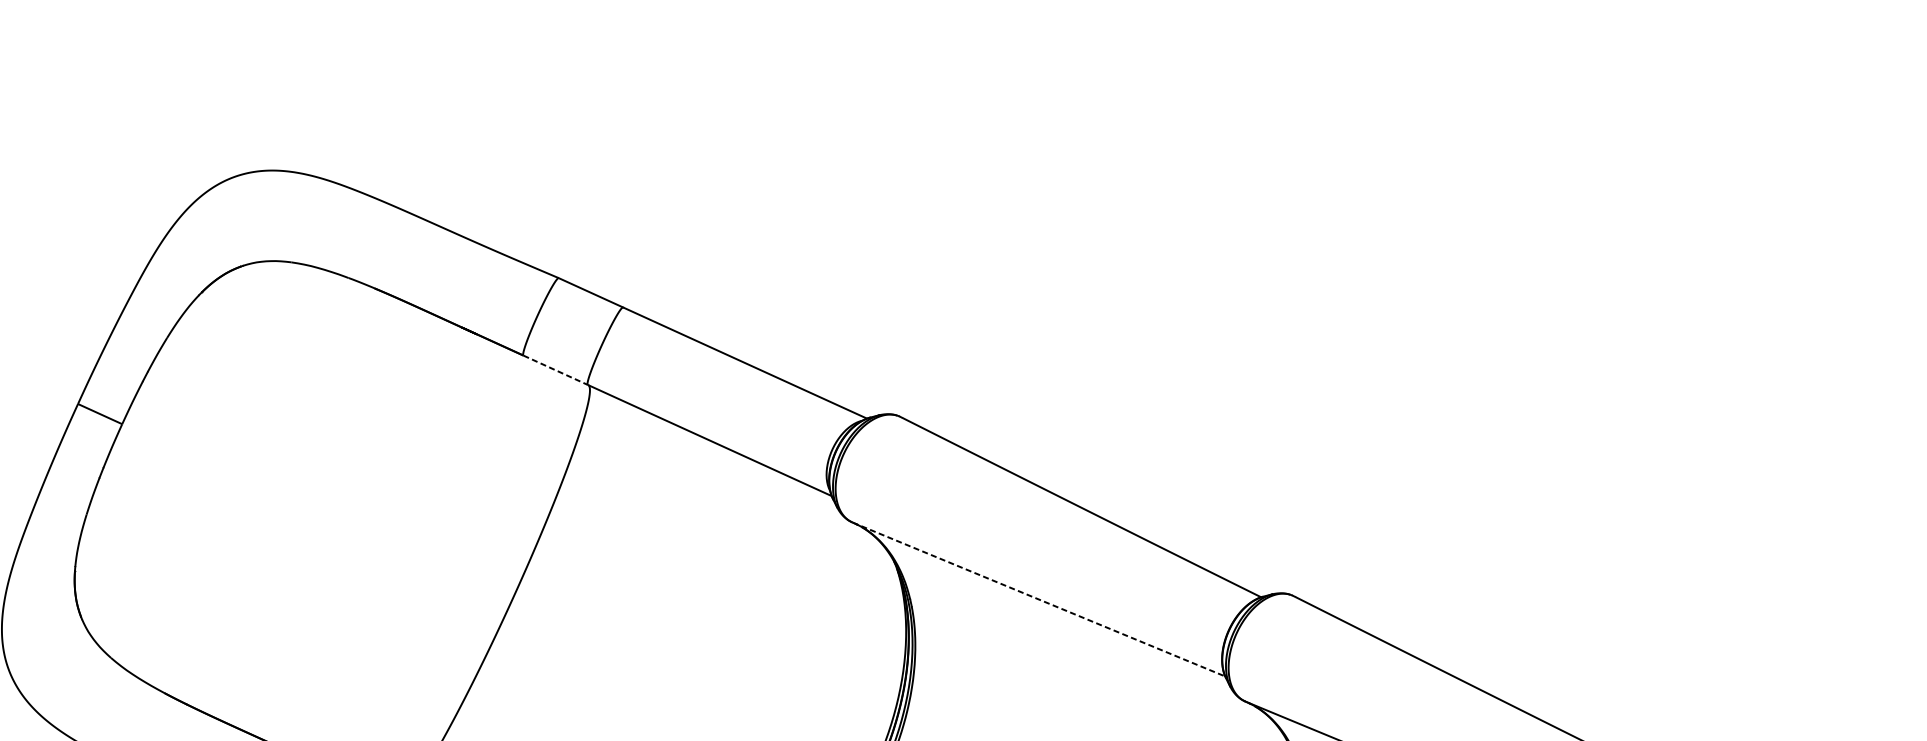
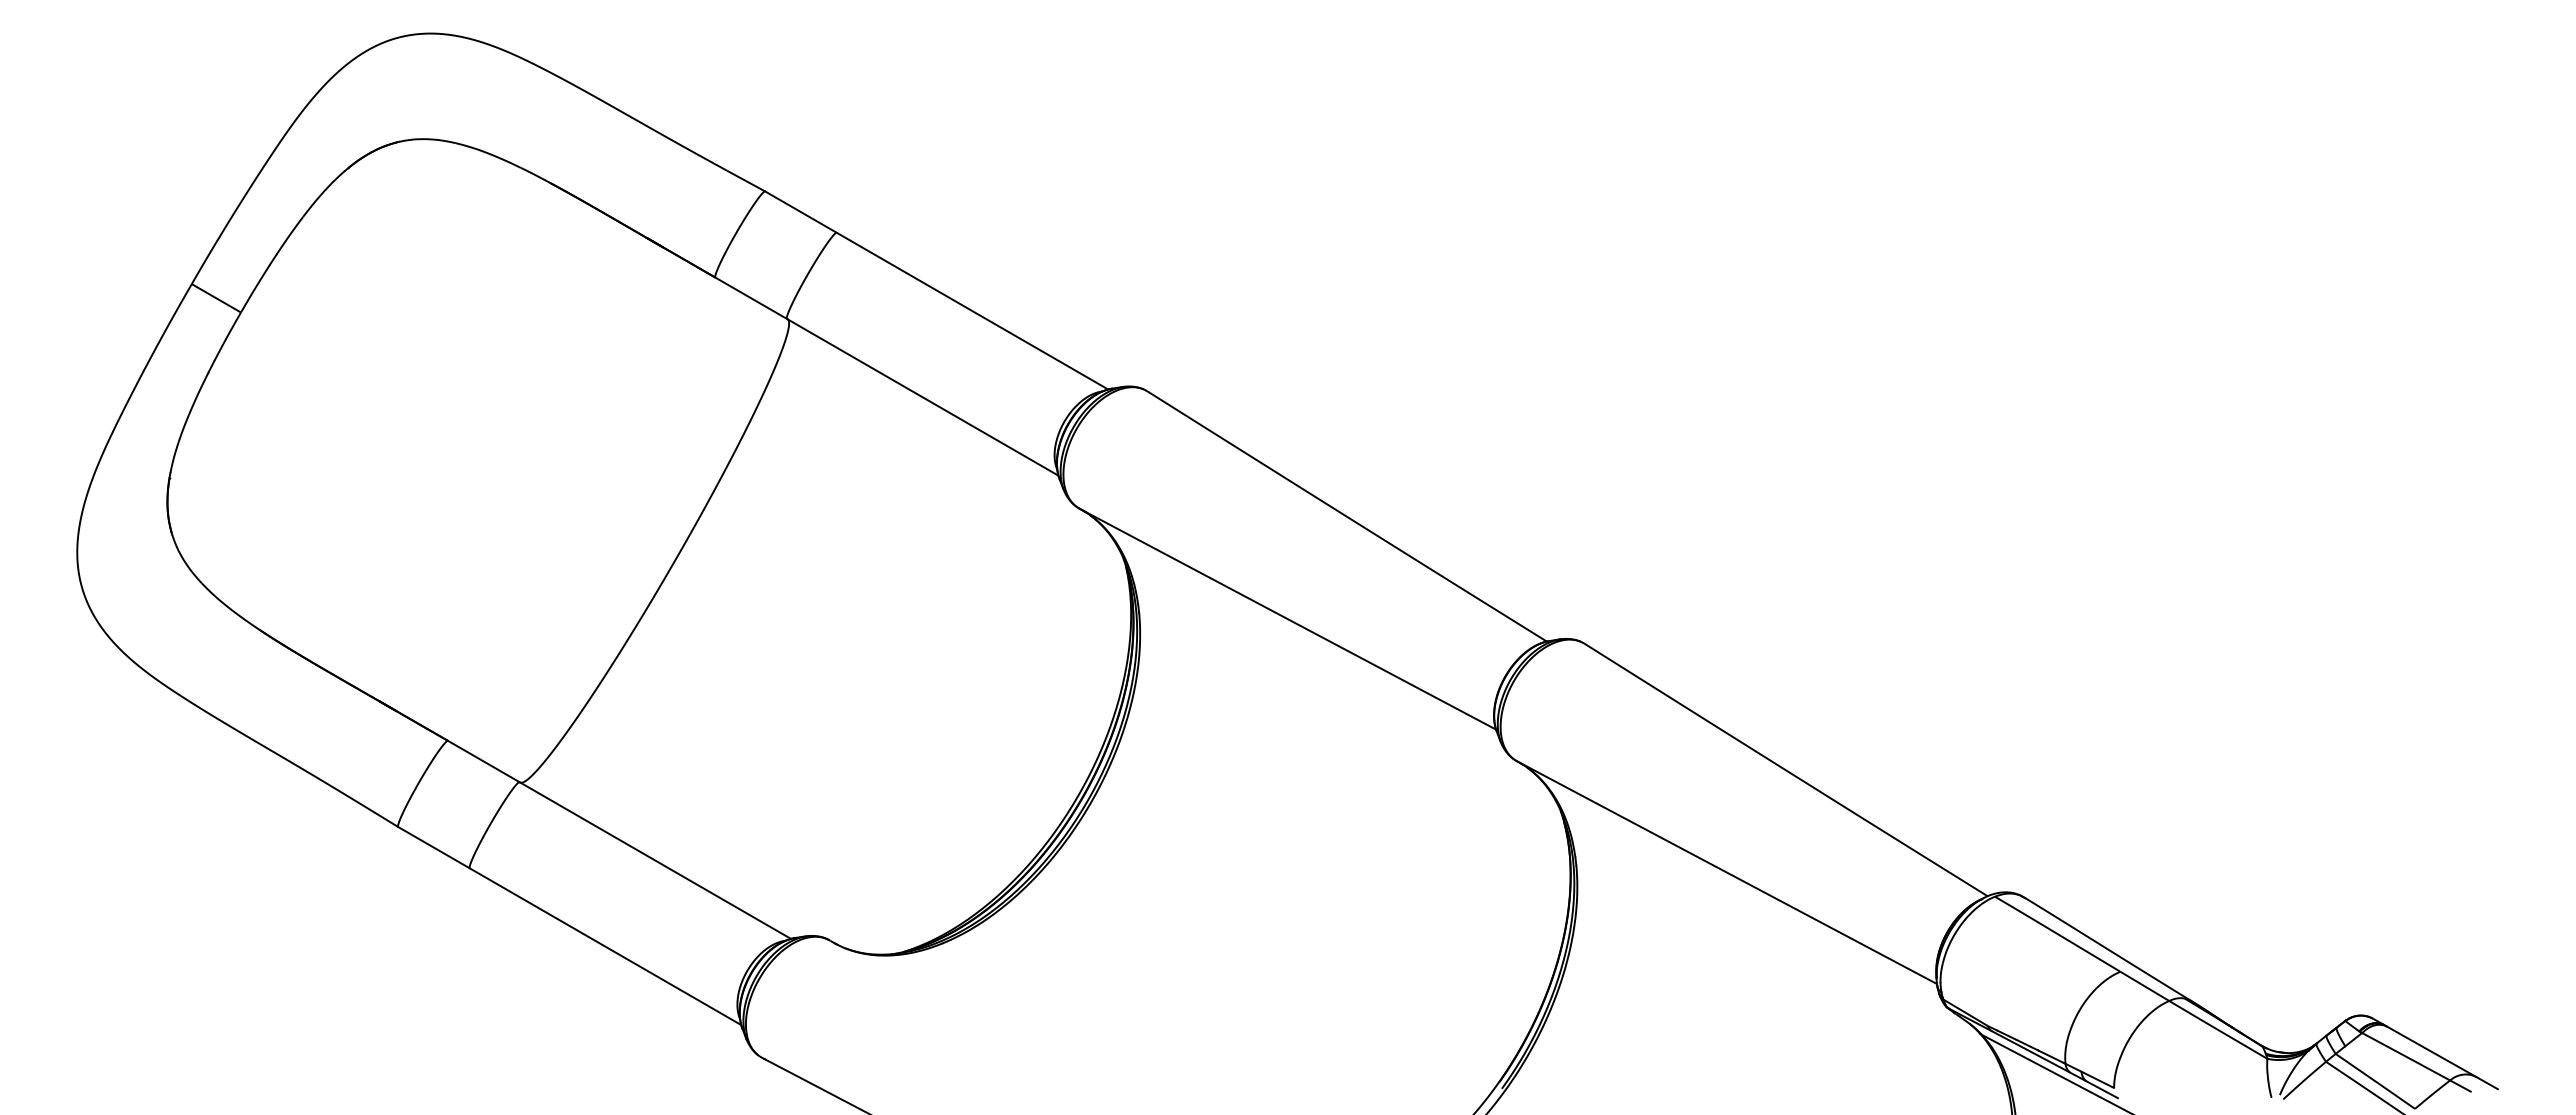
line: (555, 370) -> (751, 298), dashed -> solid
line: (1038, 599) -> (1287, 619), dashed -> solid

